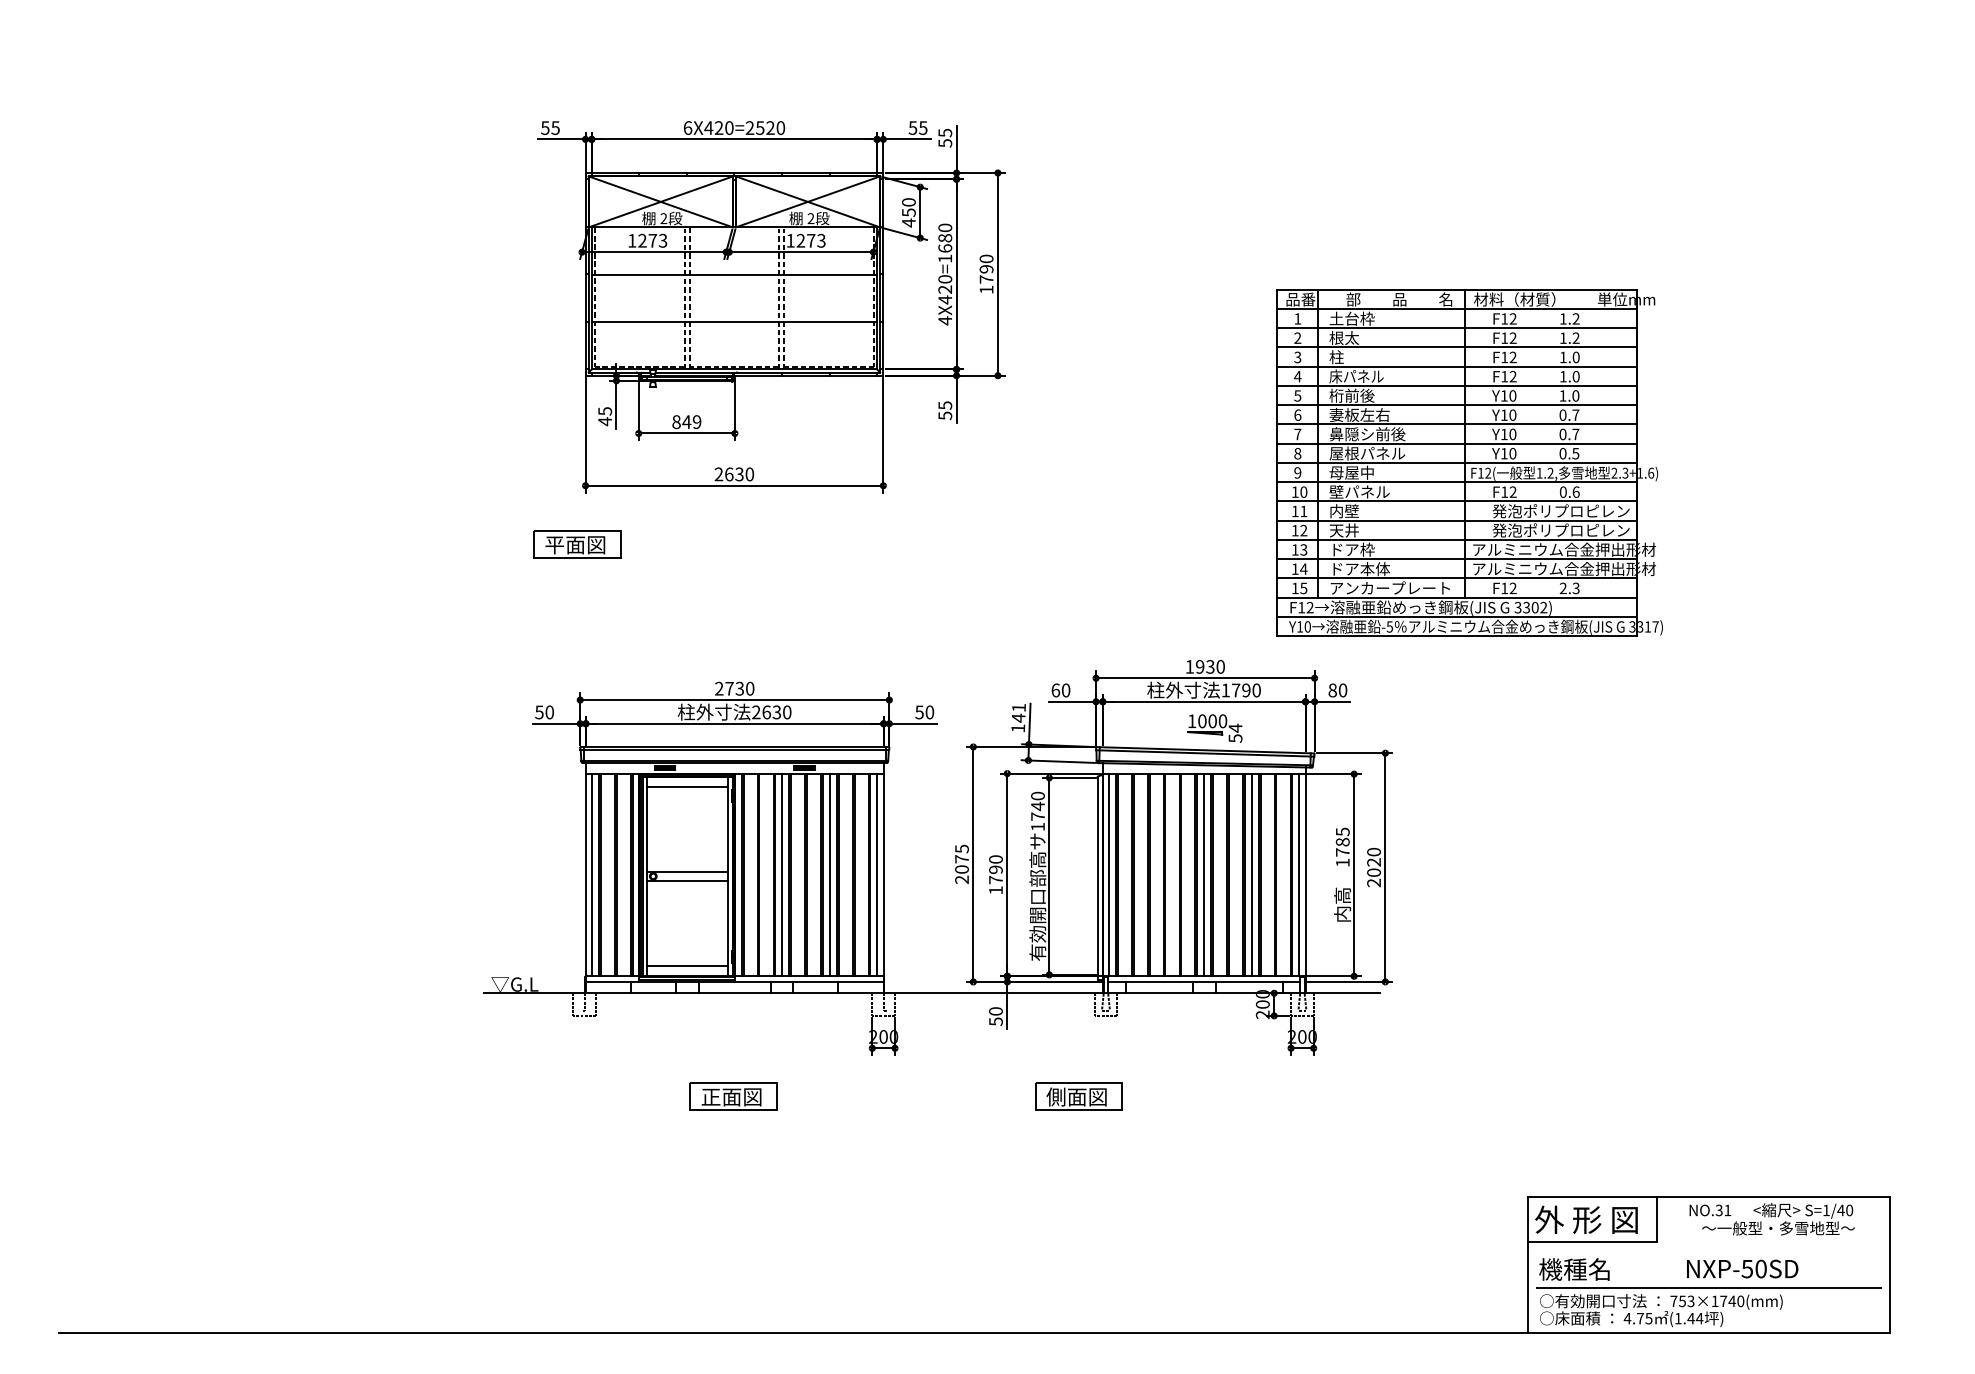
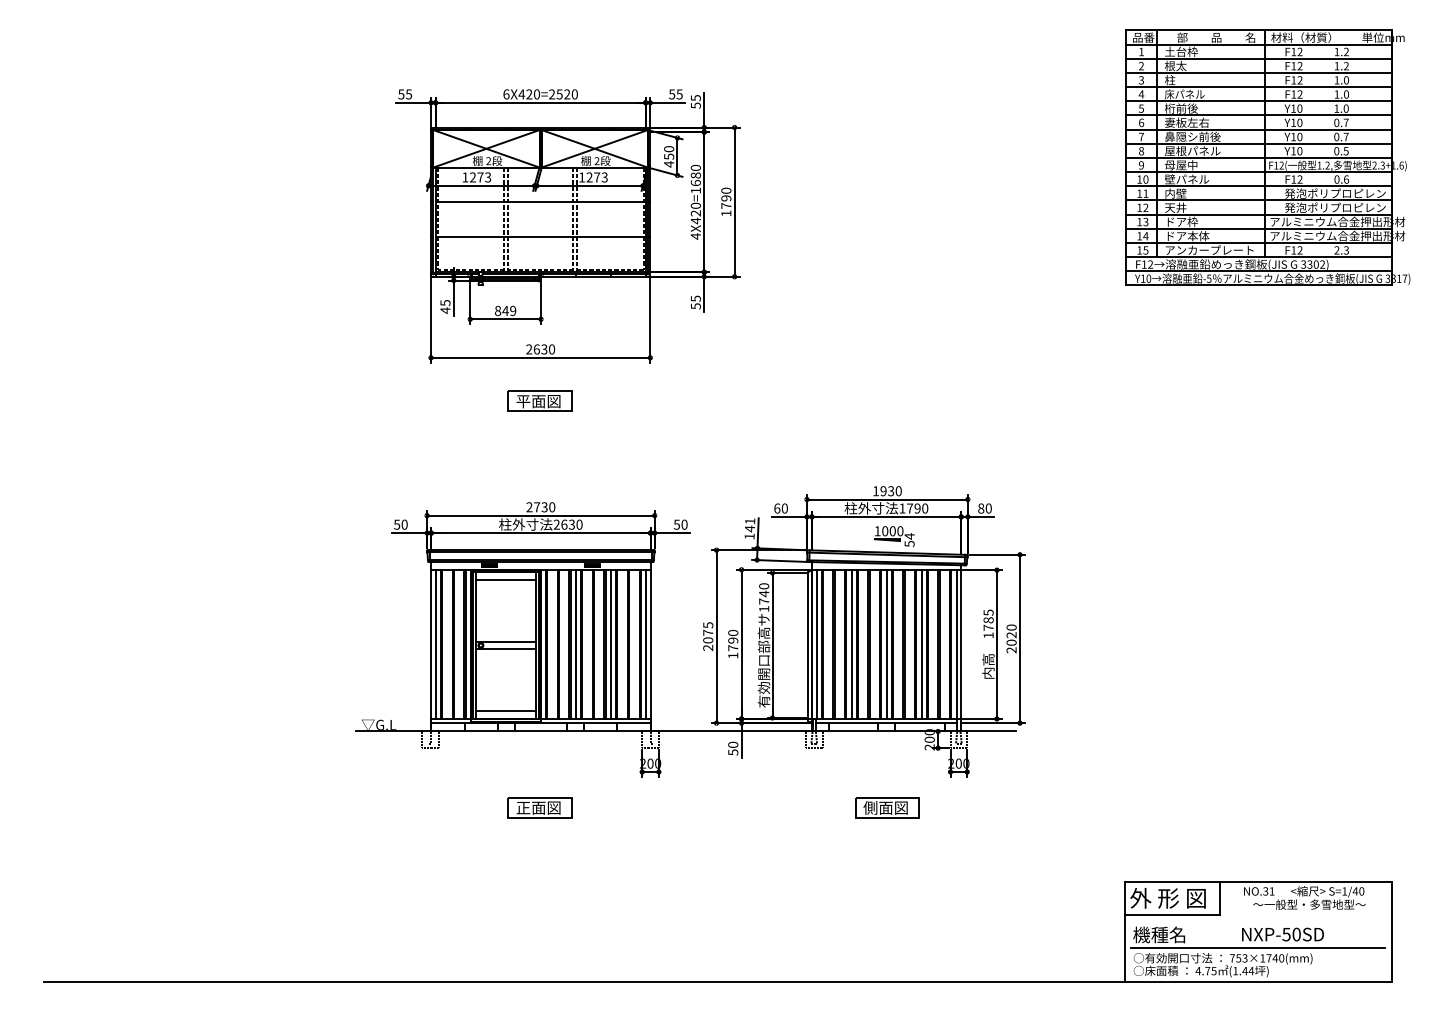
part: (1468, 462) -> (1267, 157), moved
part: (576, 543) -> (539, 400), moved
line: (1156, 873) -> (851, 643), added
part: (1079, 1096) -> (887, 807), moved

